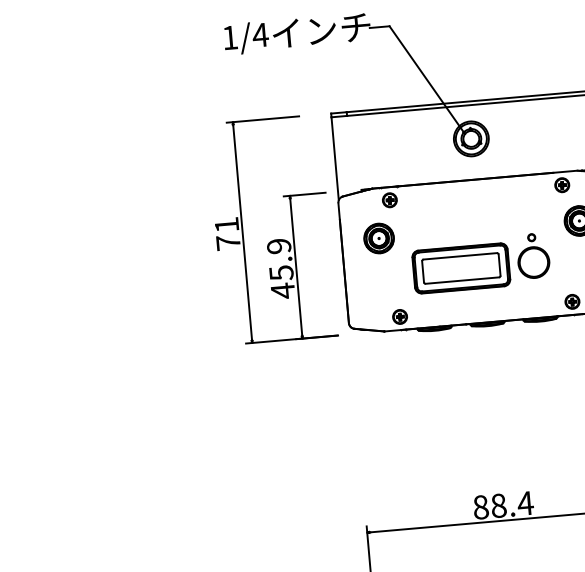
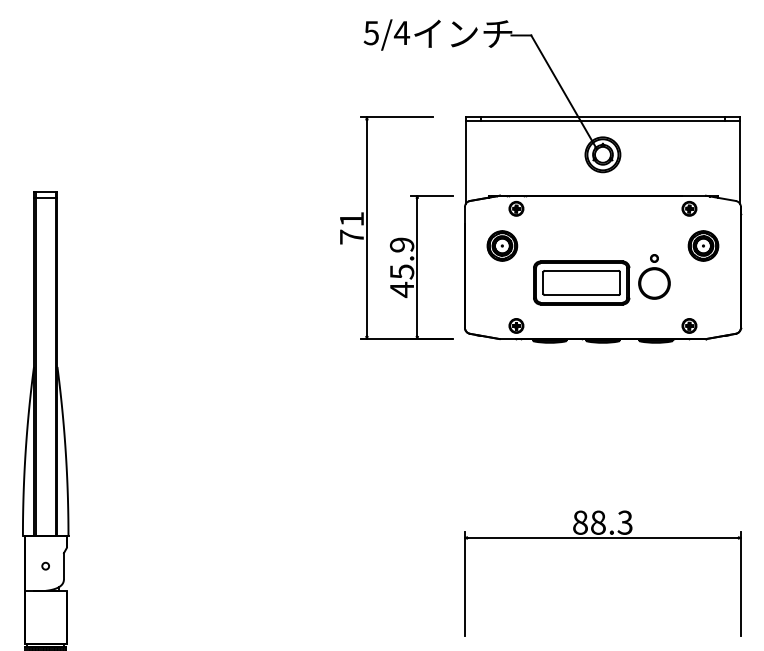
text: (229, 38) -> (370, 33), 1/4 -> 5/4
text: (525, 503) -> (625, 522), 88.4 -> 88.3

